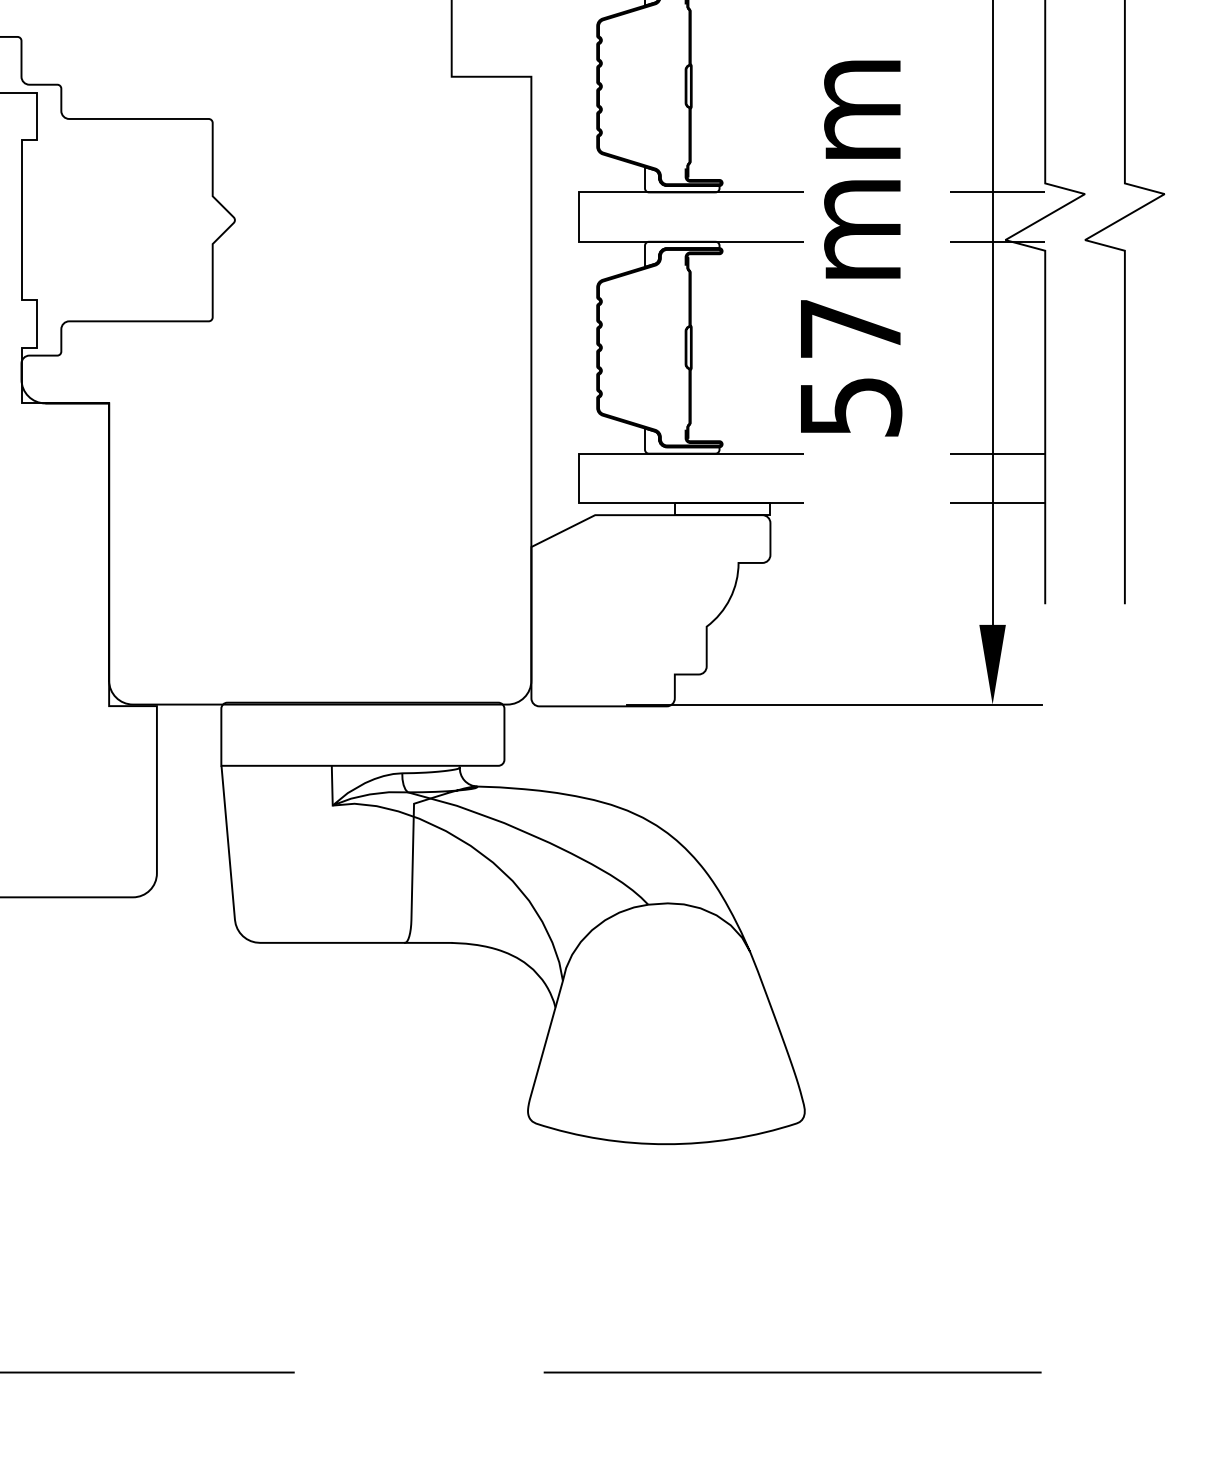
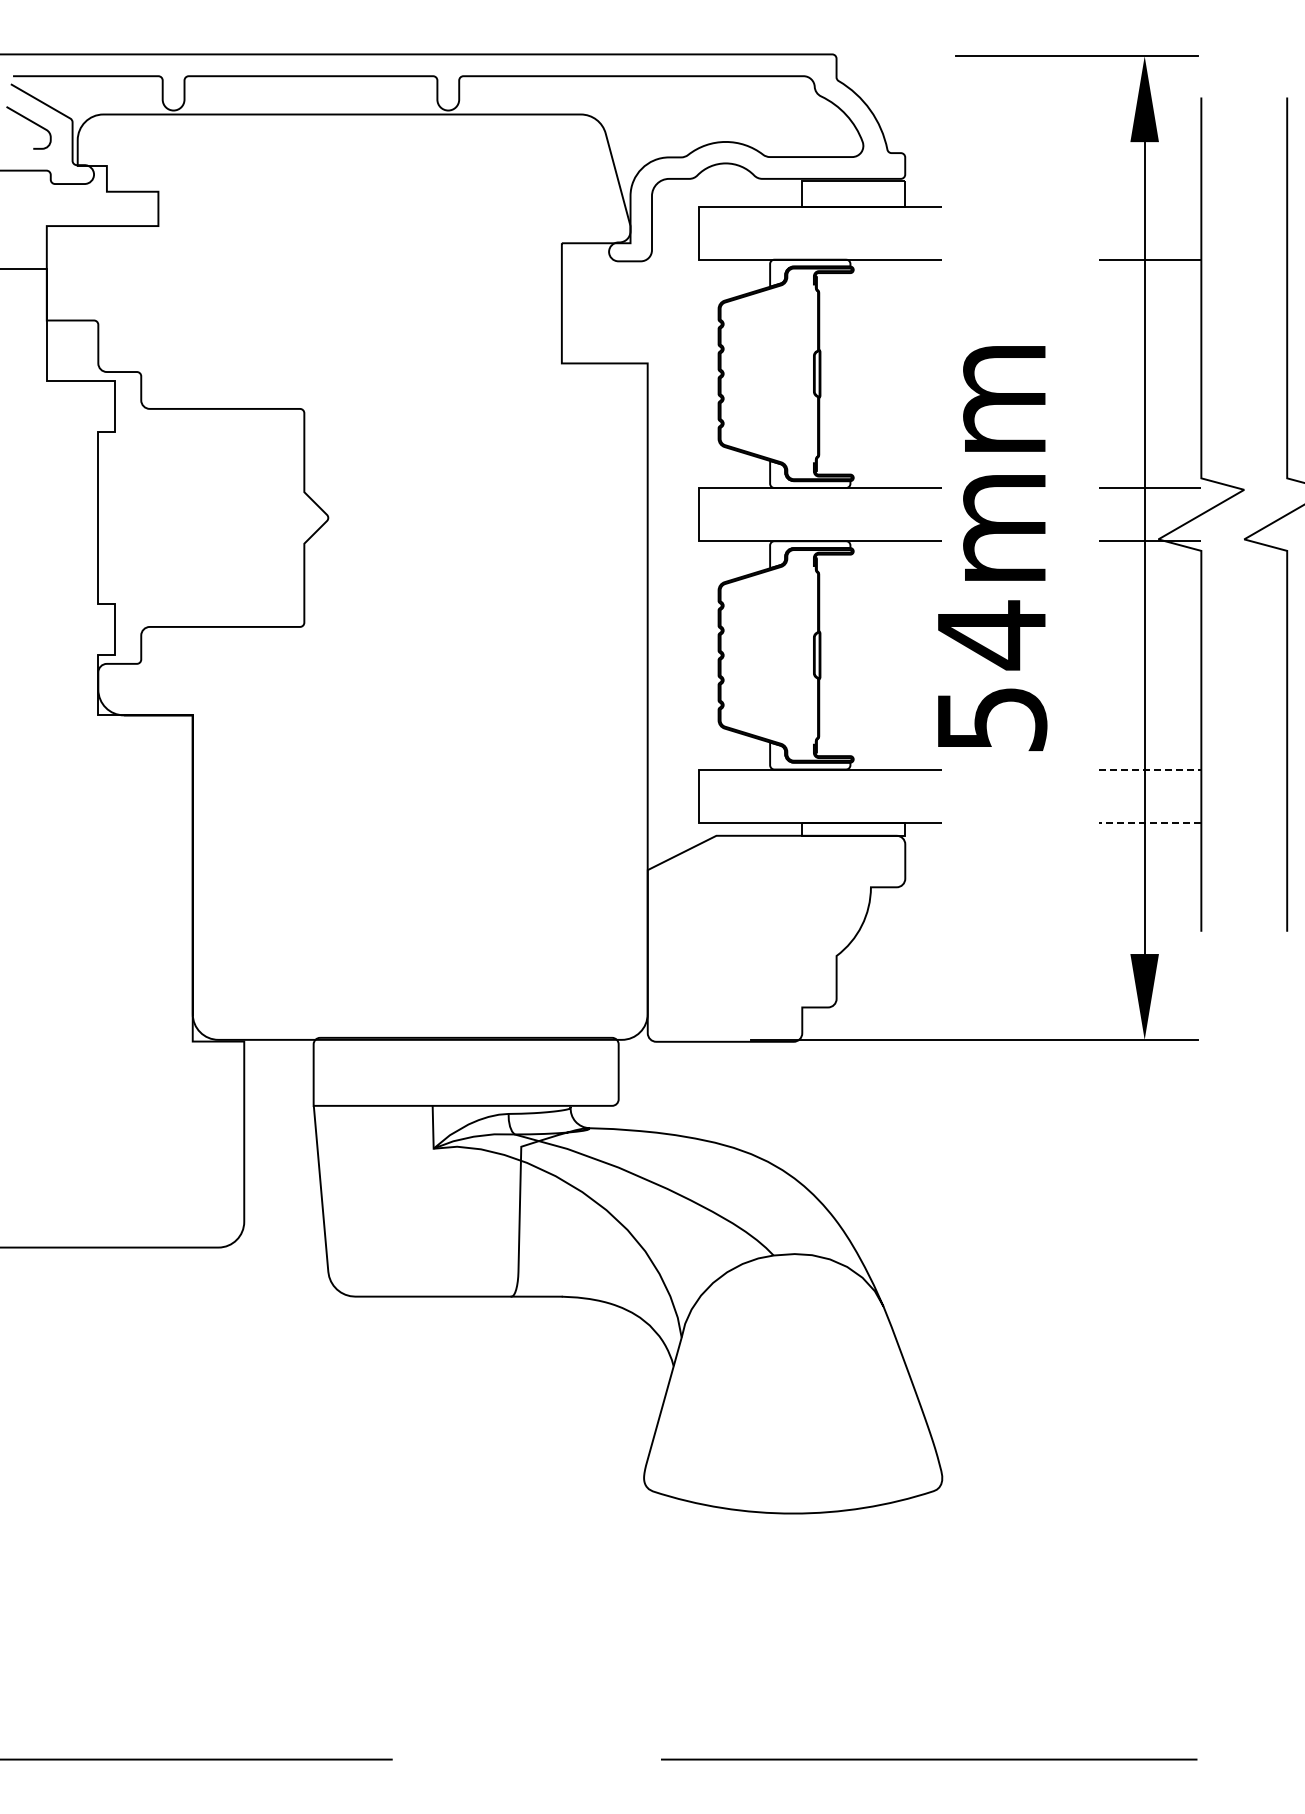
text: (850, 329) -> (991, 635), 57mm -> 54mm
line: (998, 453) -> (1150, 769), solid -> dashed
line: (997, 502) -> (1149, 822), solid -> dashed

